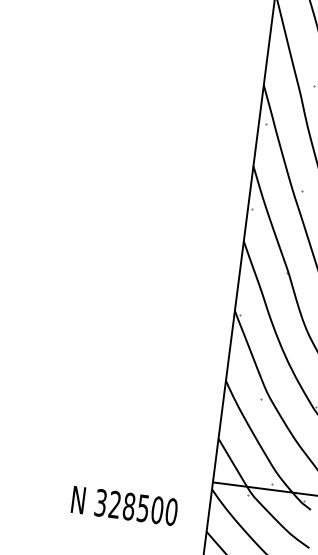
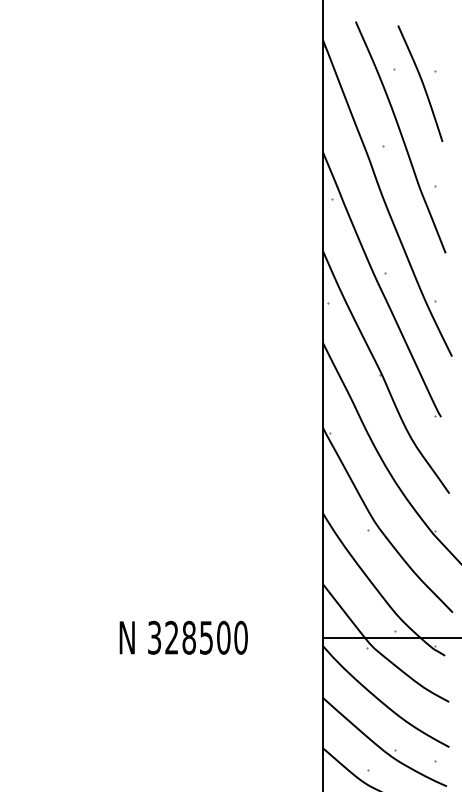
text: (124, 505) -> (183, 637), moved

